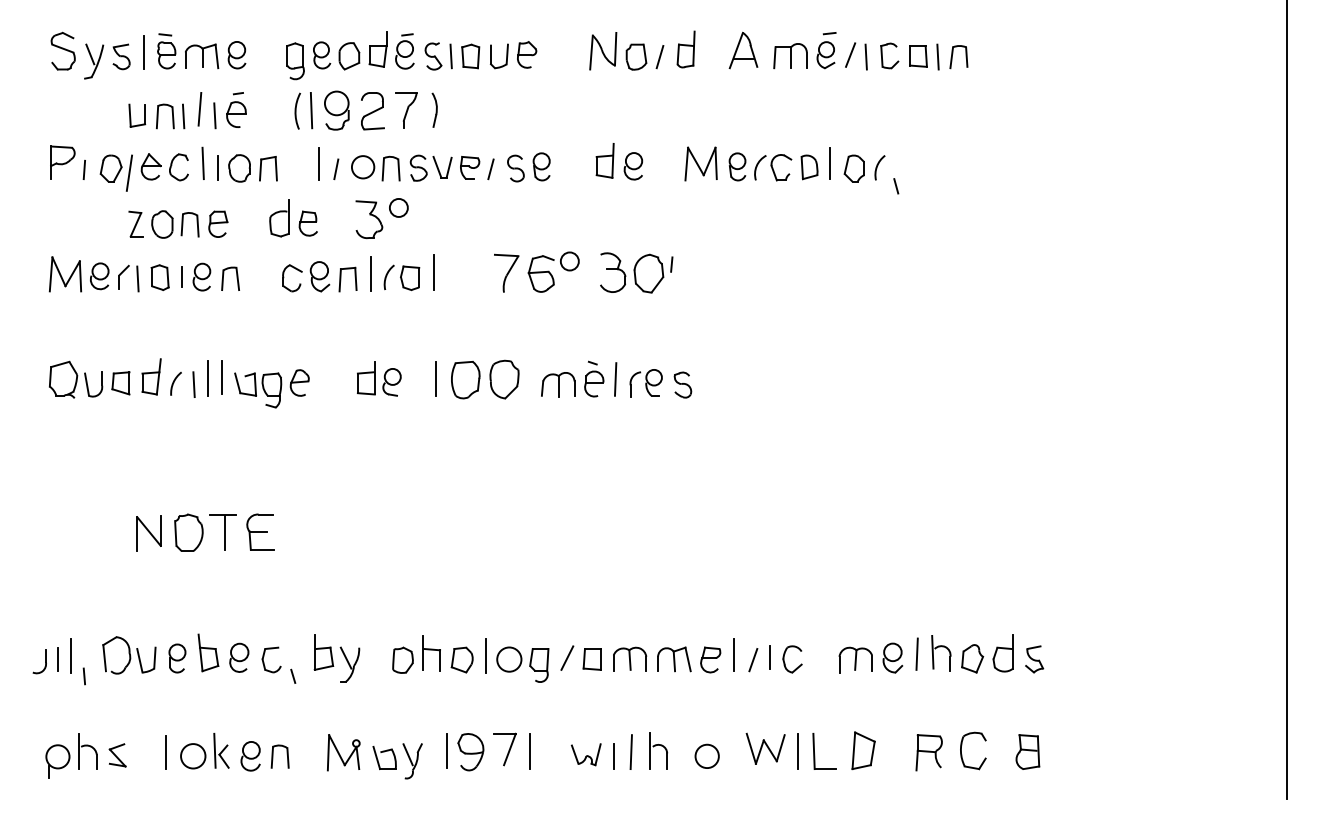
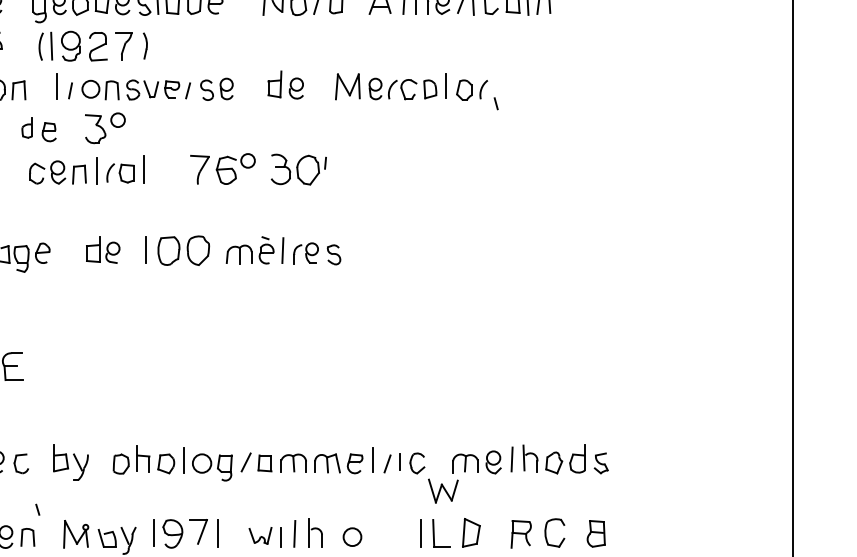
part: (279, 218) -> (27, 128), size x0.7
line: (293, 675) -> (37, 509), moved
part: (765, 748) -> (443, 490), moved

